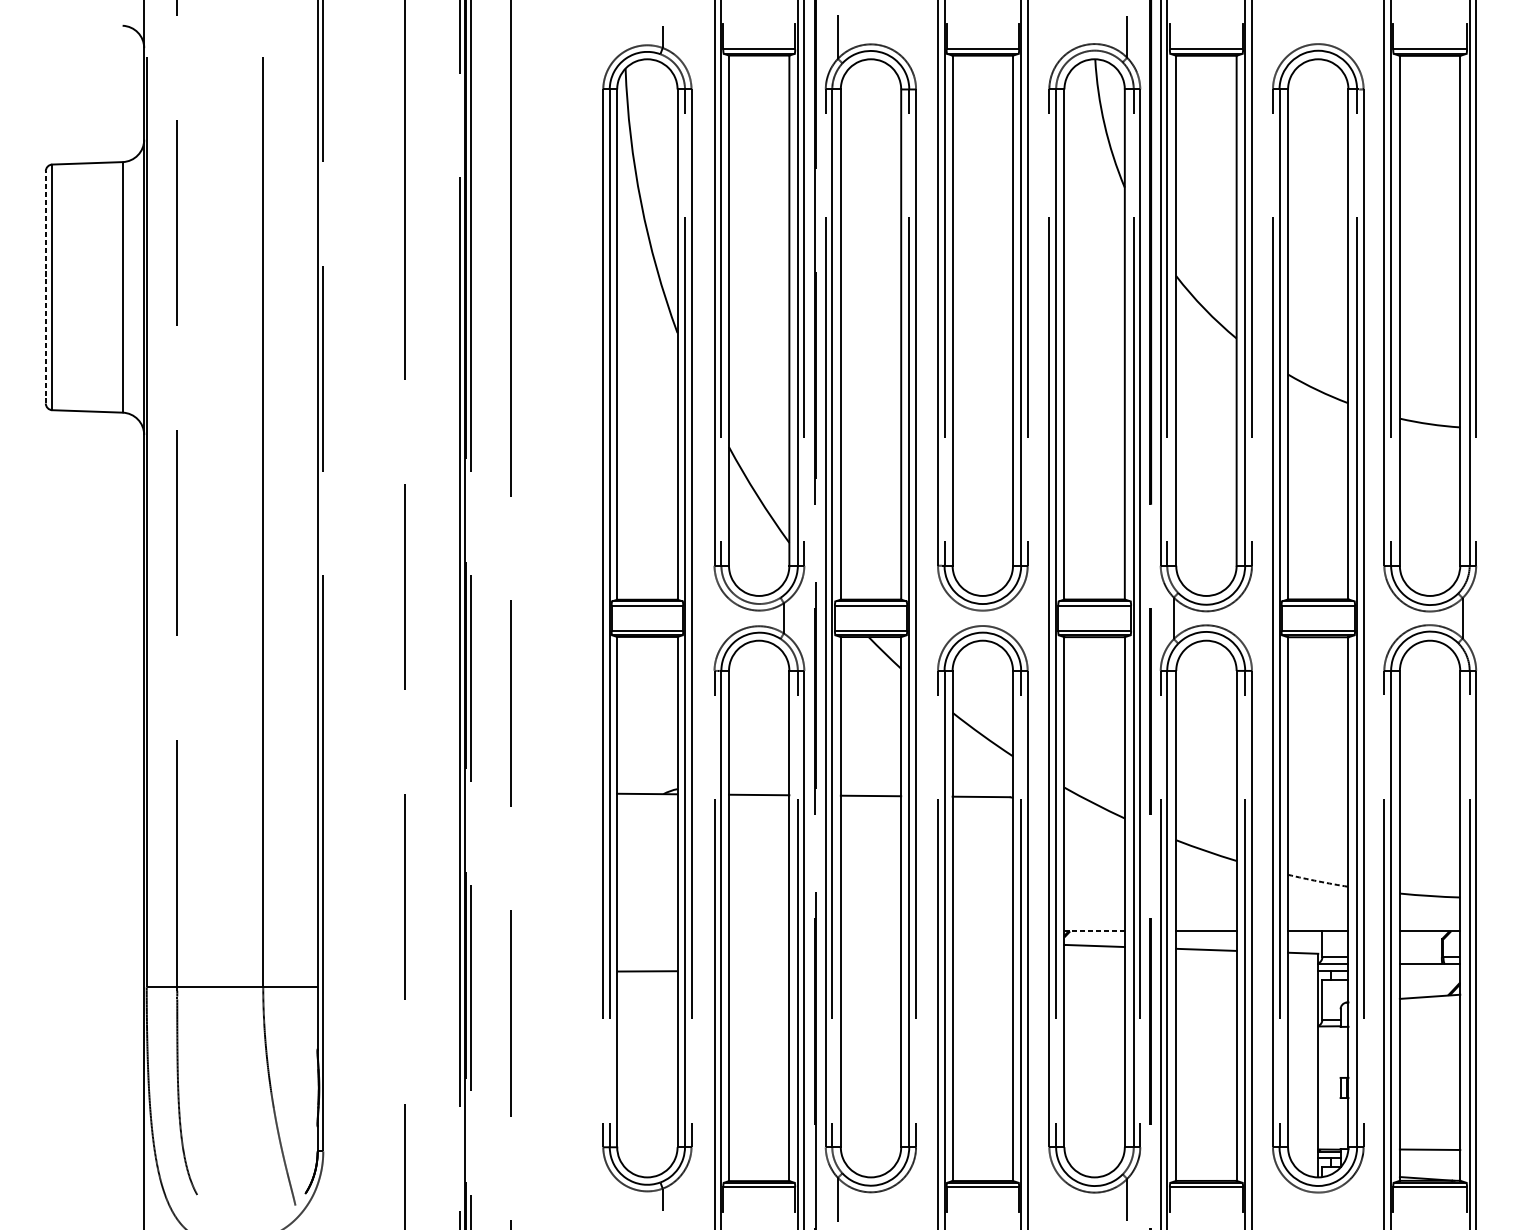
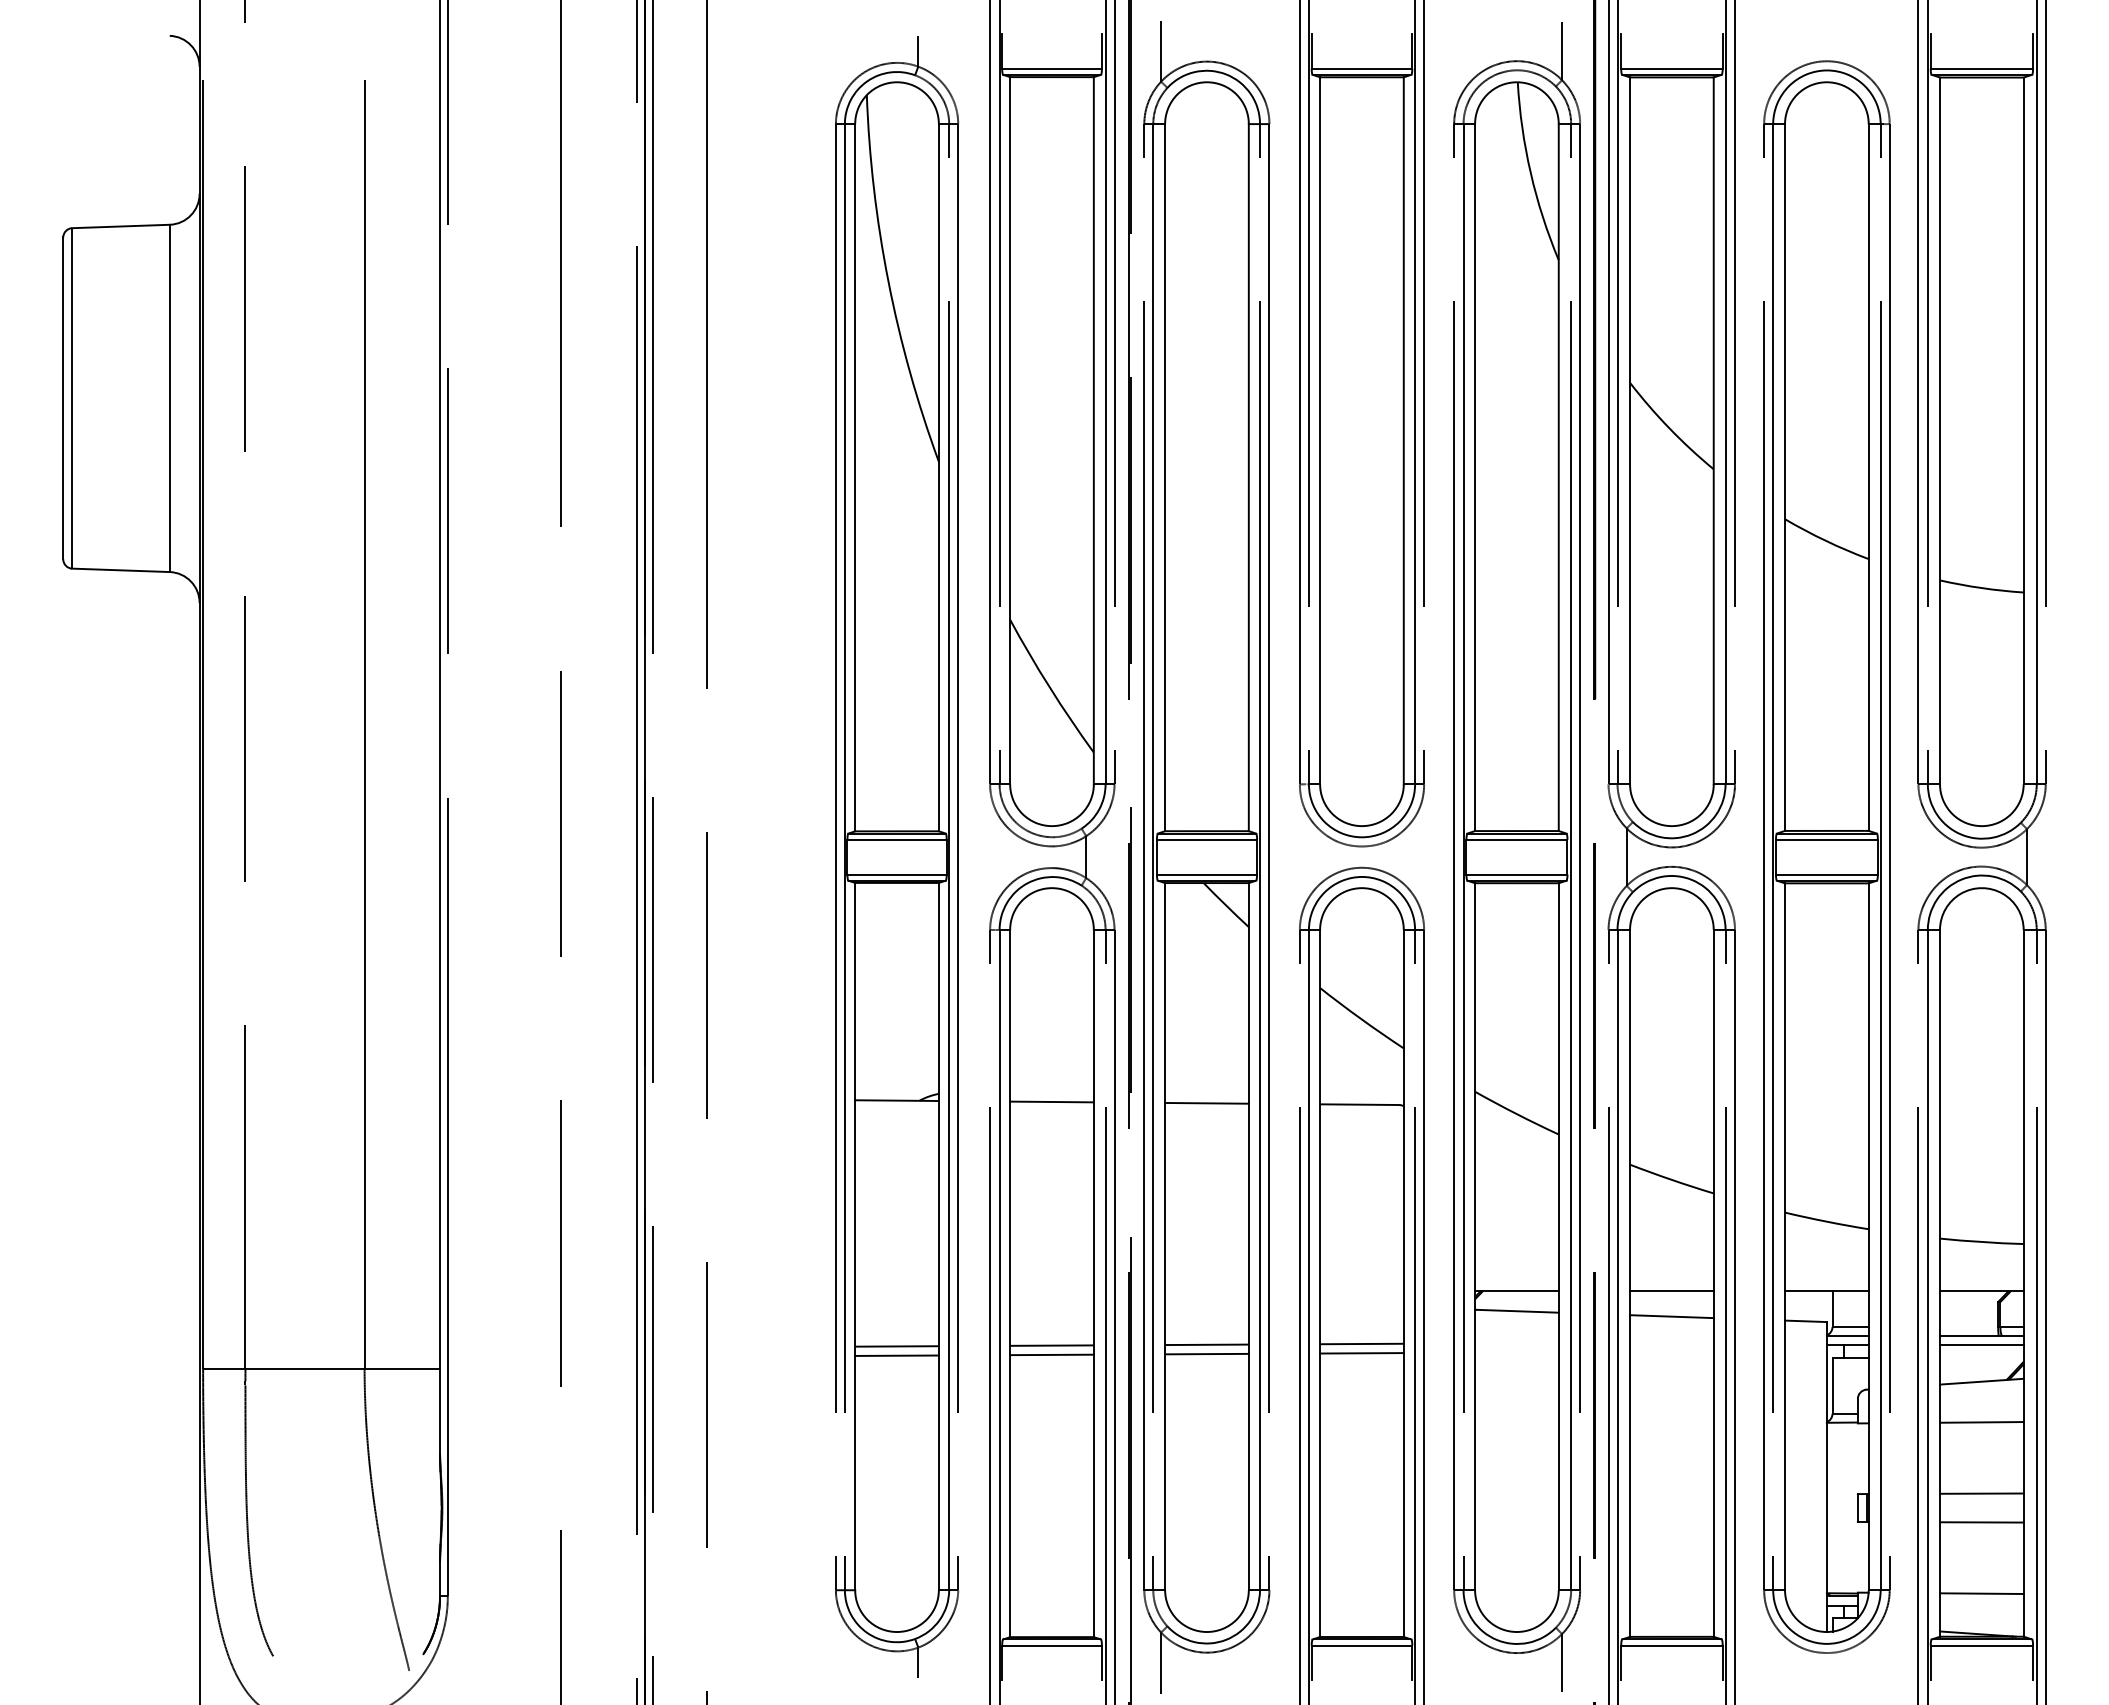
line: (45, 287) -> (63, 398), dashed -> solid
arc: (1317, 881) -> (1826, 1221), dashed -> solid
line: (1094, 931) -> (1516, 1291), dashed -> solid
line: (870, 969) -> (1206, 1344), added
line: (982, 969) -> (1361, 1343), added
line: (758, 970) -> (1051, 1345), added
line: (1429, 970) -> (1981, 1345), added
line: (870, 976) -> (1206, 1353), added
line: (982, 976) -> (1361, 1353), added
line: (647, 977) -> (896, 1355), added
line: (758, 977) -> (1051, 1354), added
line: (1429, 1026) -> (1981, 1422), added
line: (1429, 1077) -> (1981, 1493), added
line: (1429, 1098) -> (1981, 1522), added

